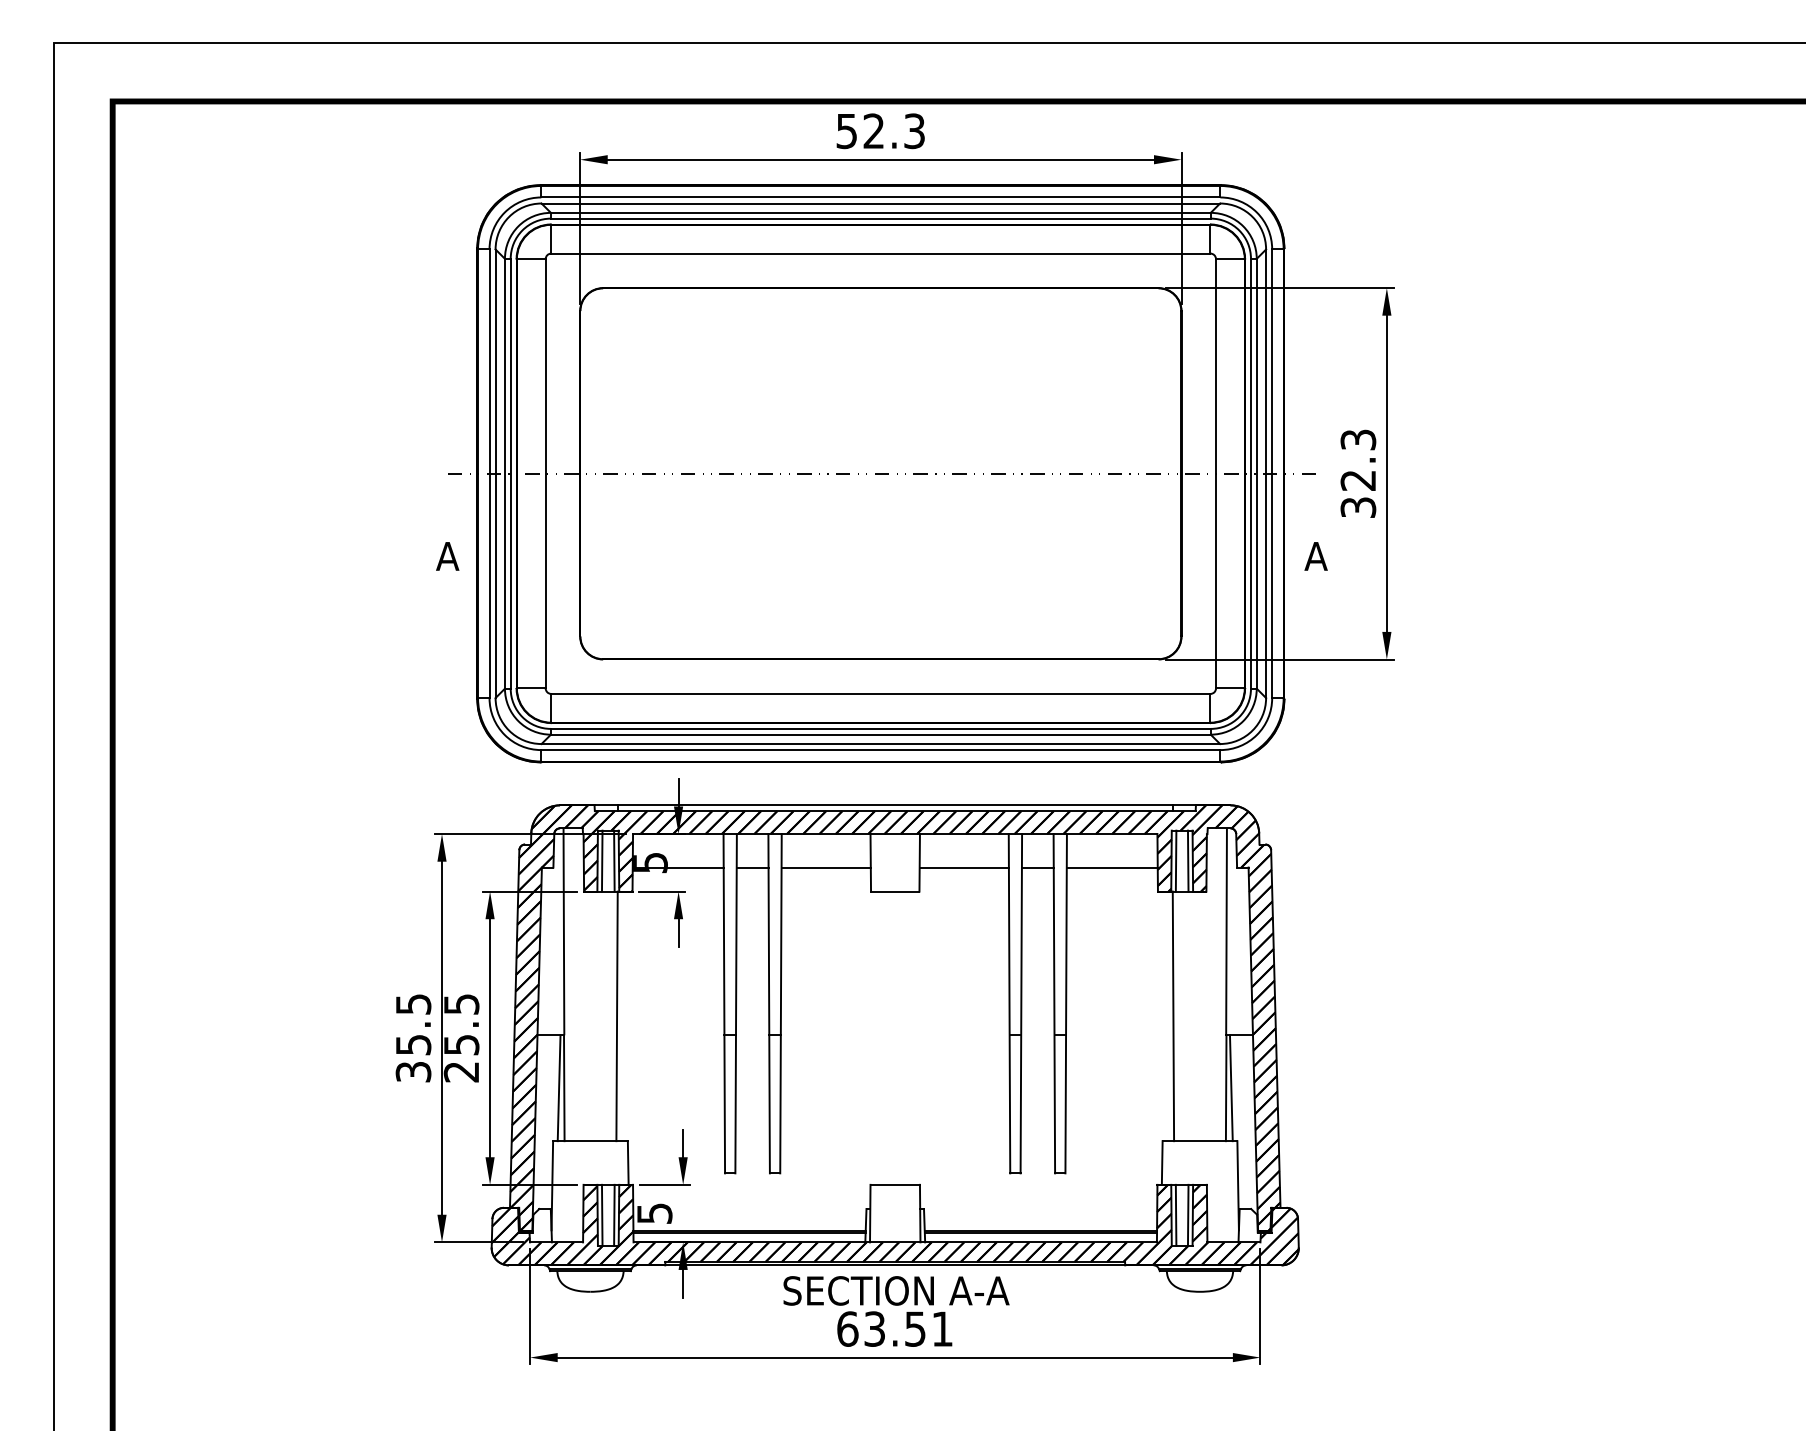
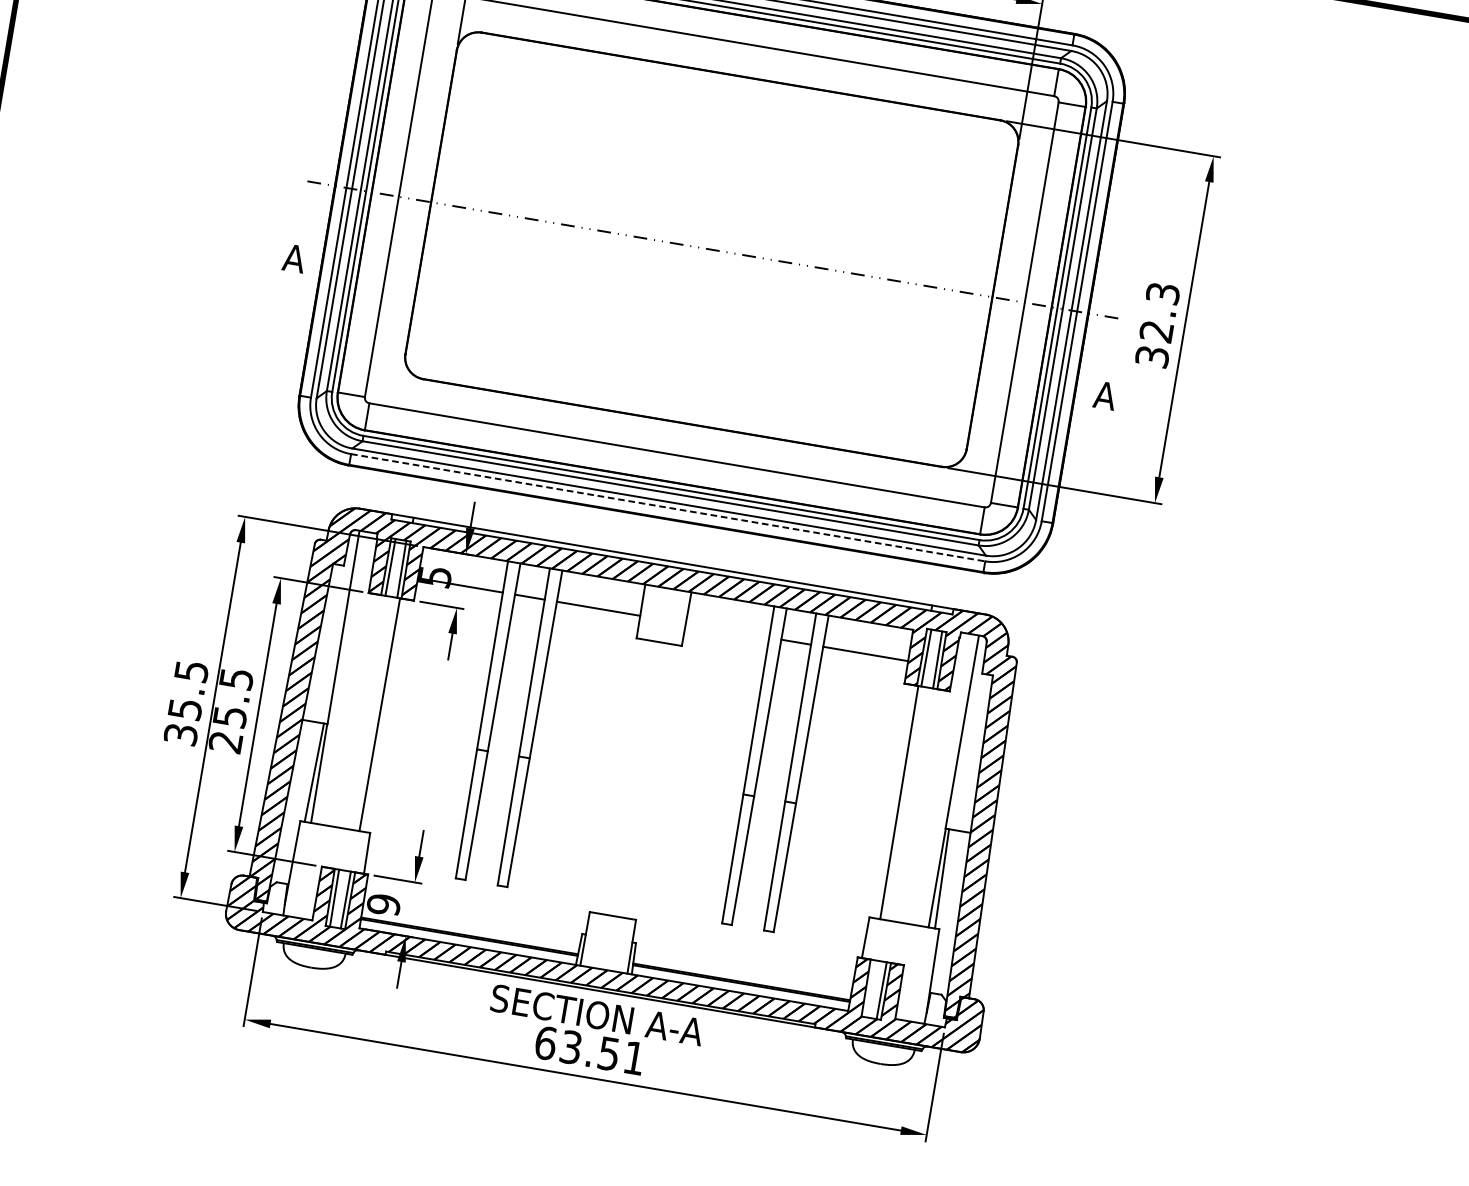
line: (880, 750) -> (667, 508), solid -> dashed
line: (963, 867) -> (726, 630), removed
text: (654, 1213) -> (383, 904), 5 -> 9
line: (1175, 1214) -> (869, 987), removed

